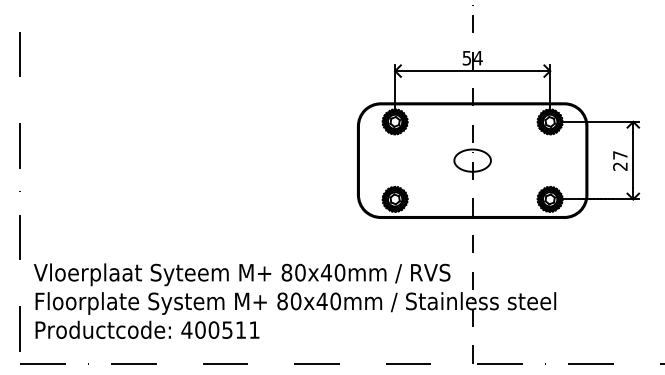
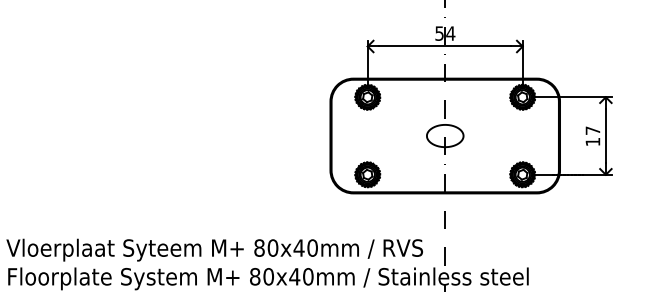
text: (620, 166) -> (593, 141), 27 -> 17

